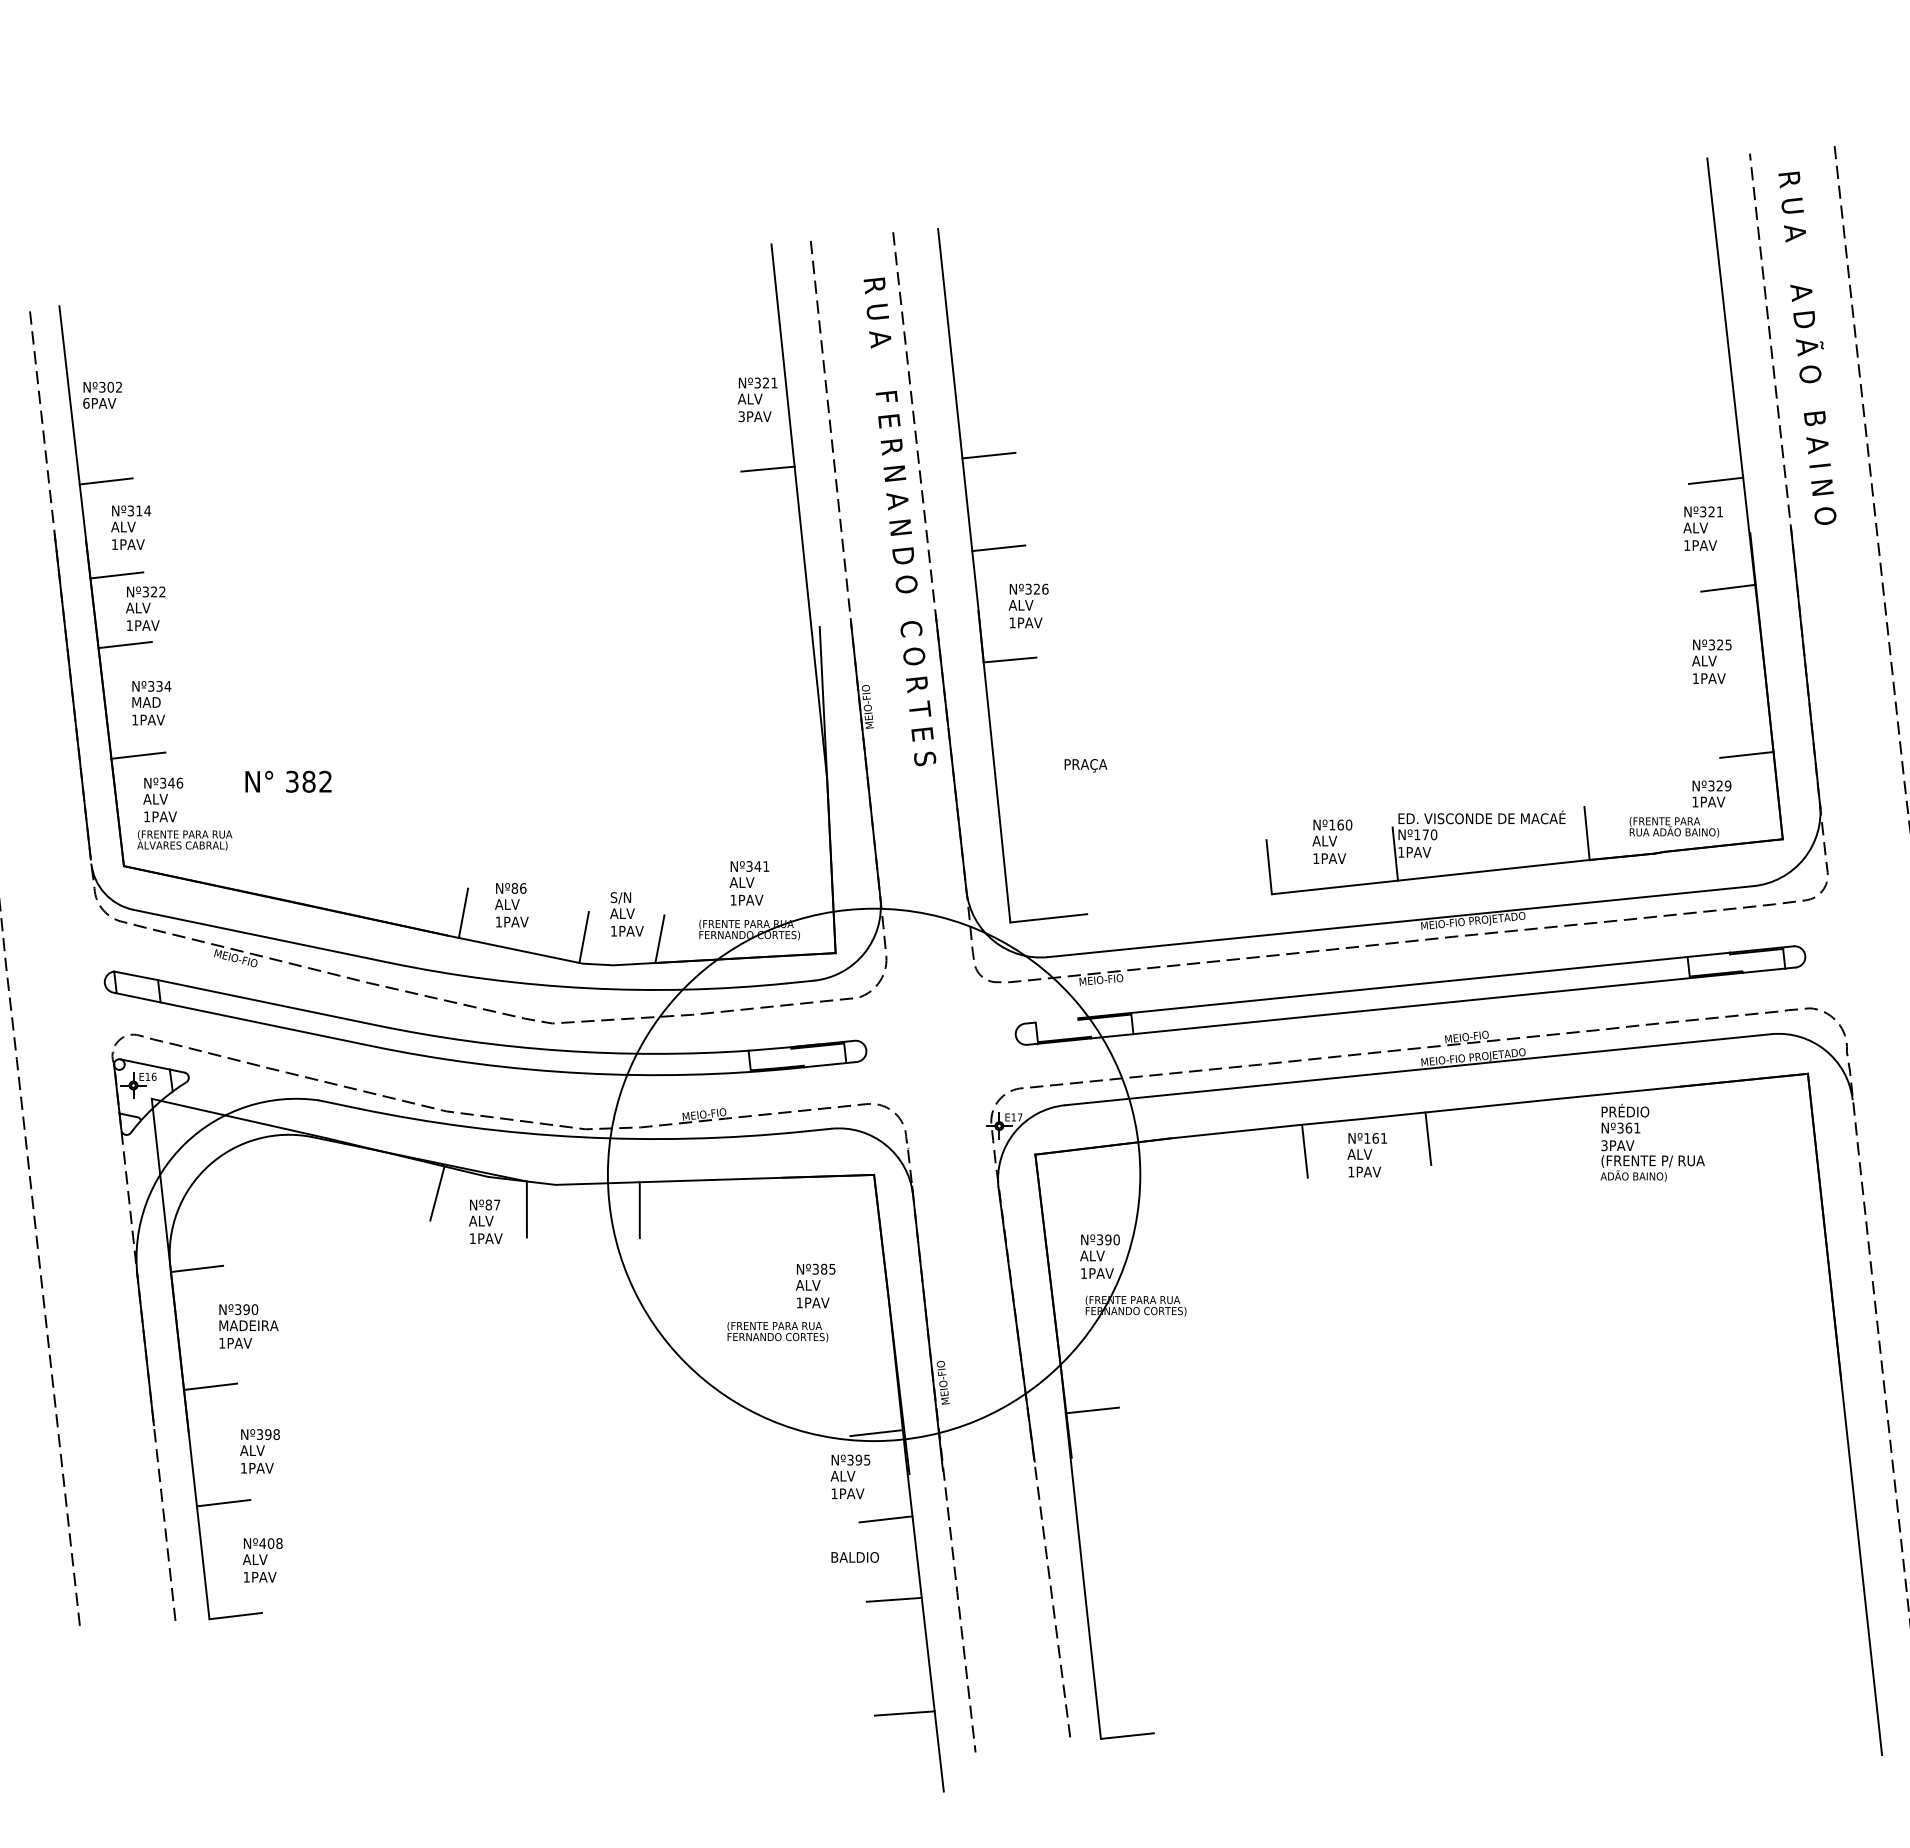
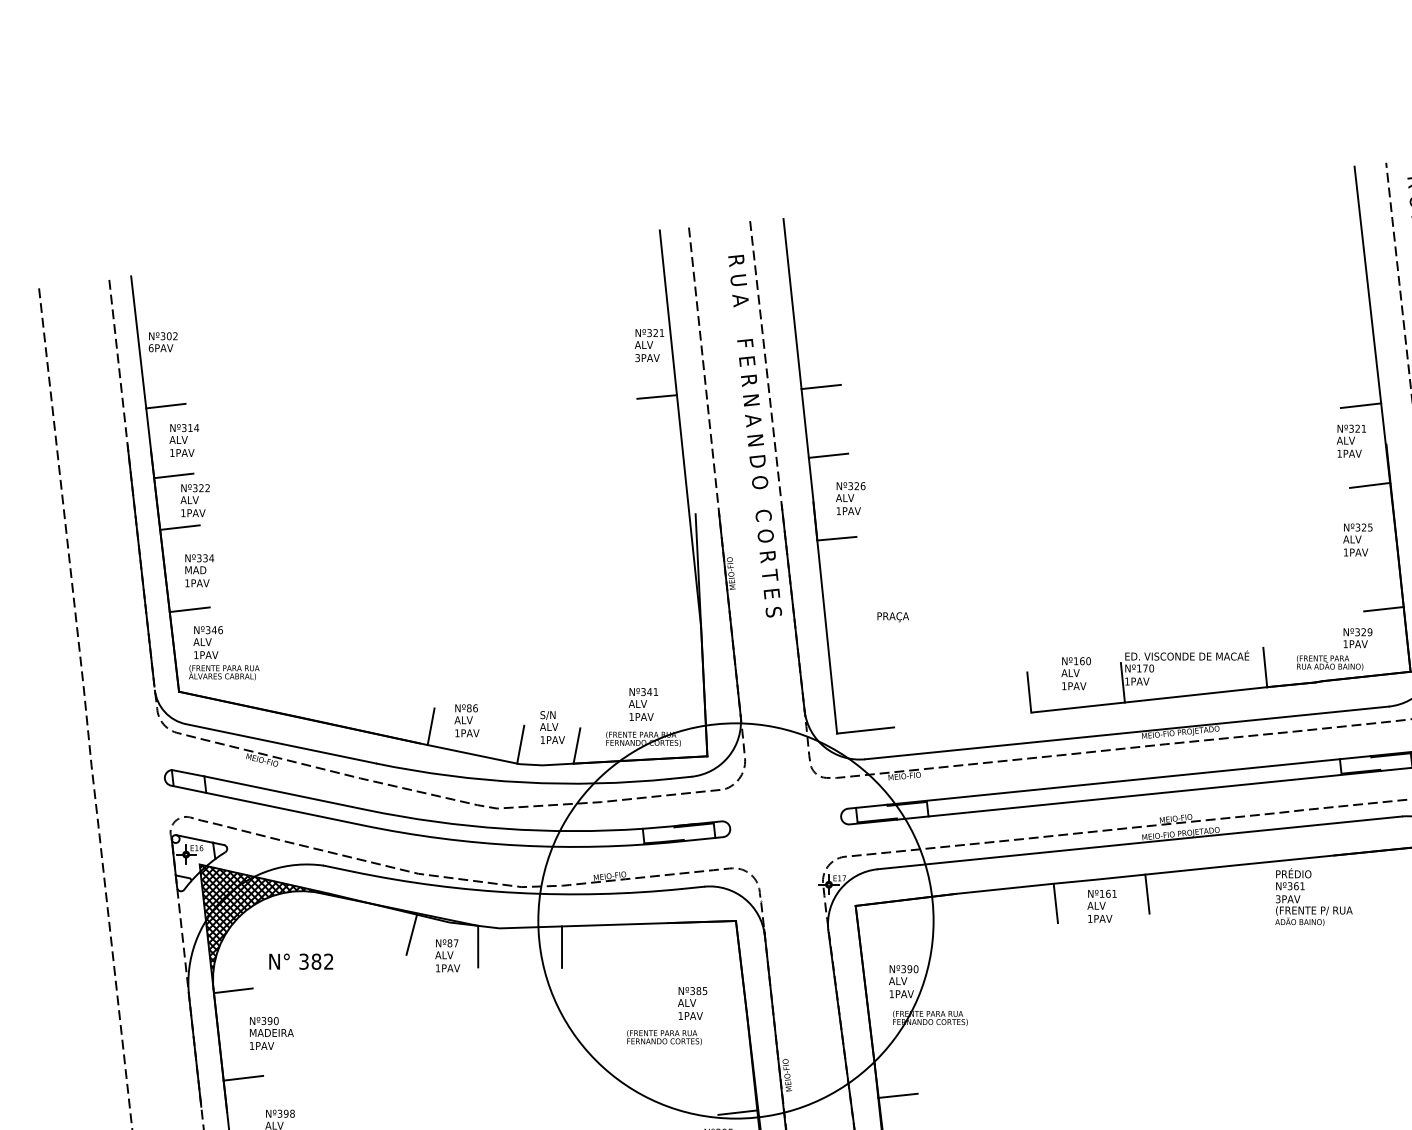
text: (288, 781) -> (301, 961), moved
line: (1056, 1020) -> (871, 806), added
hatch: (265, 1182) -> (284, 926), added

